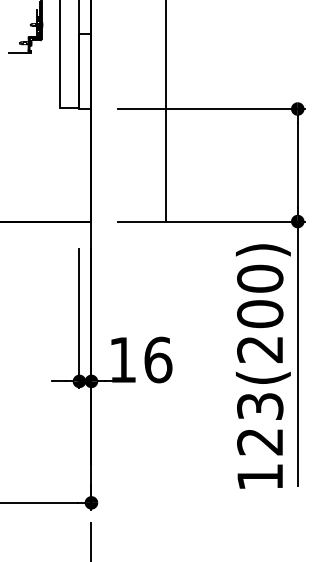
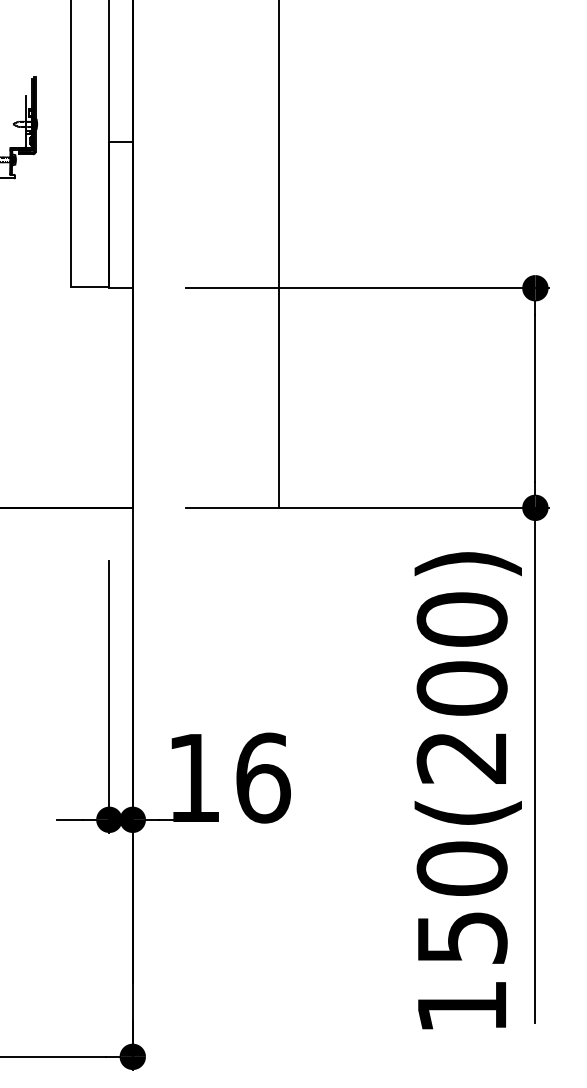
text: (260, 423) -> (462, 901), 123(200) -> 150(200)

